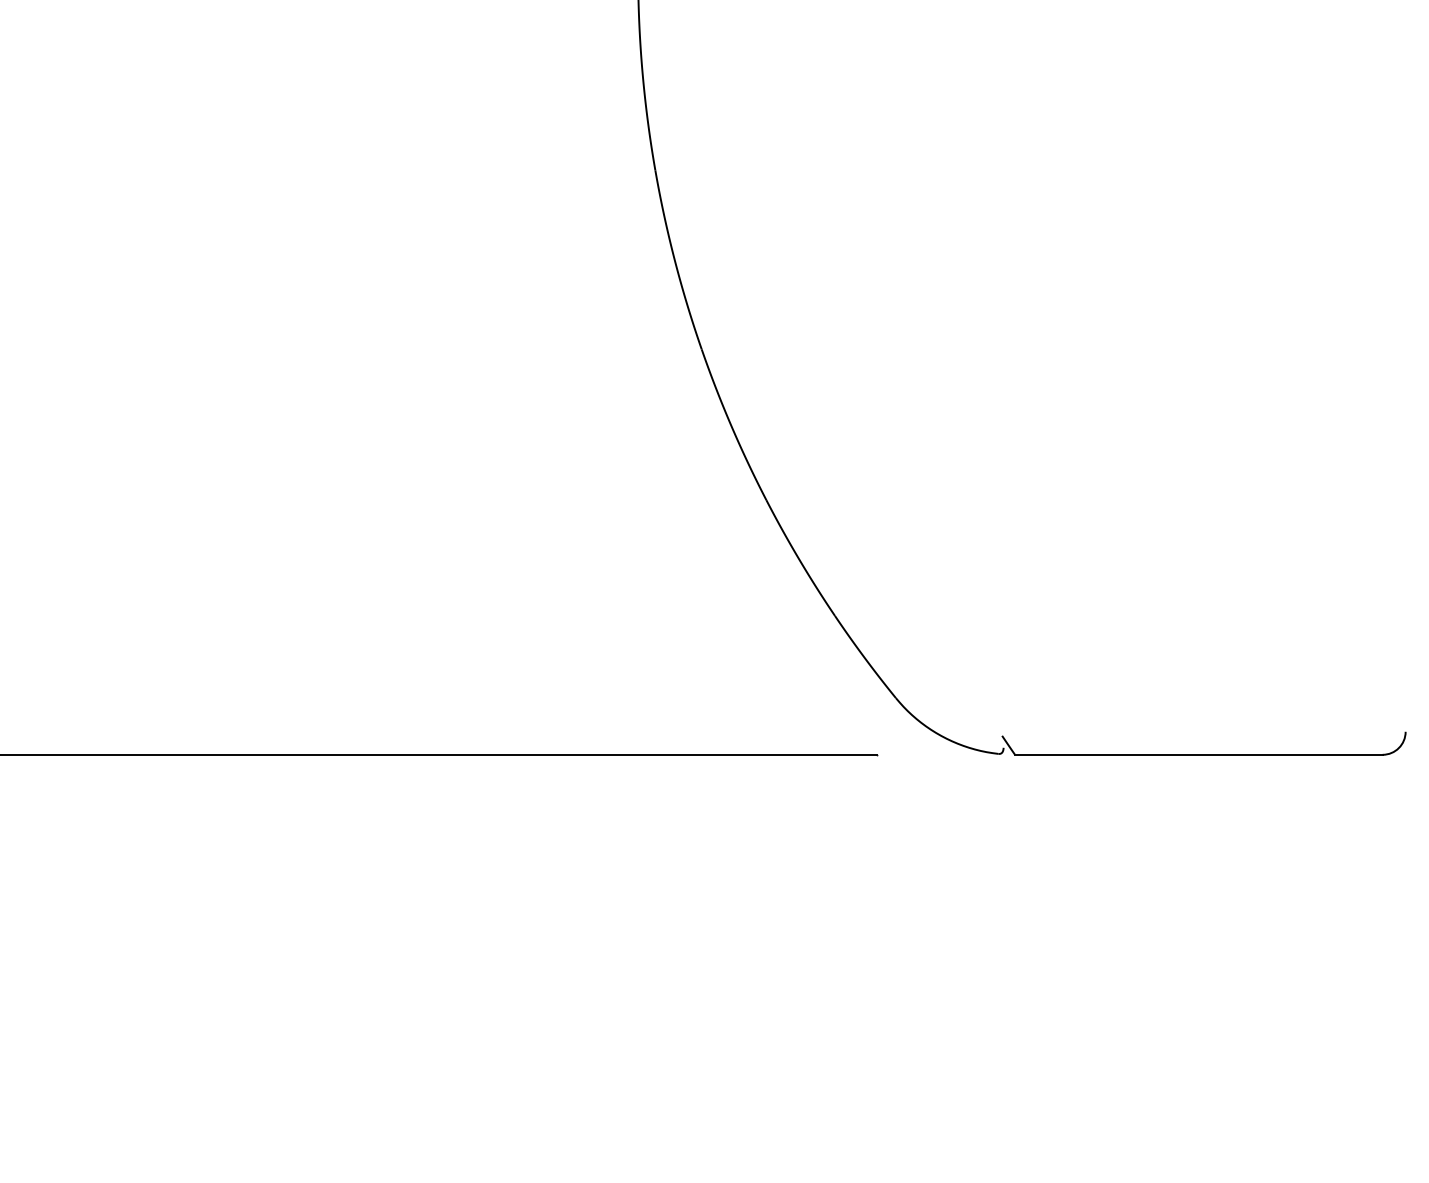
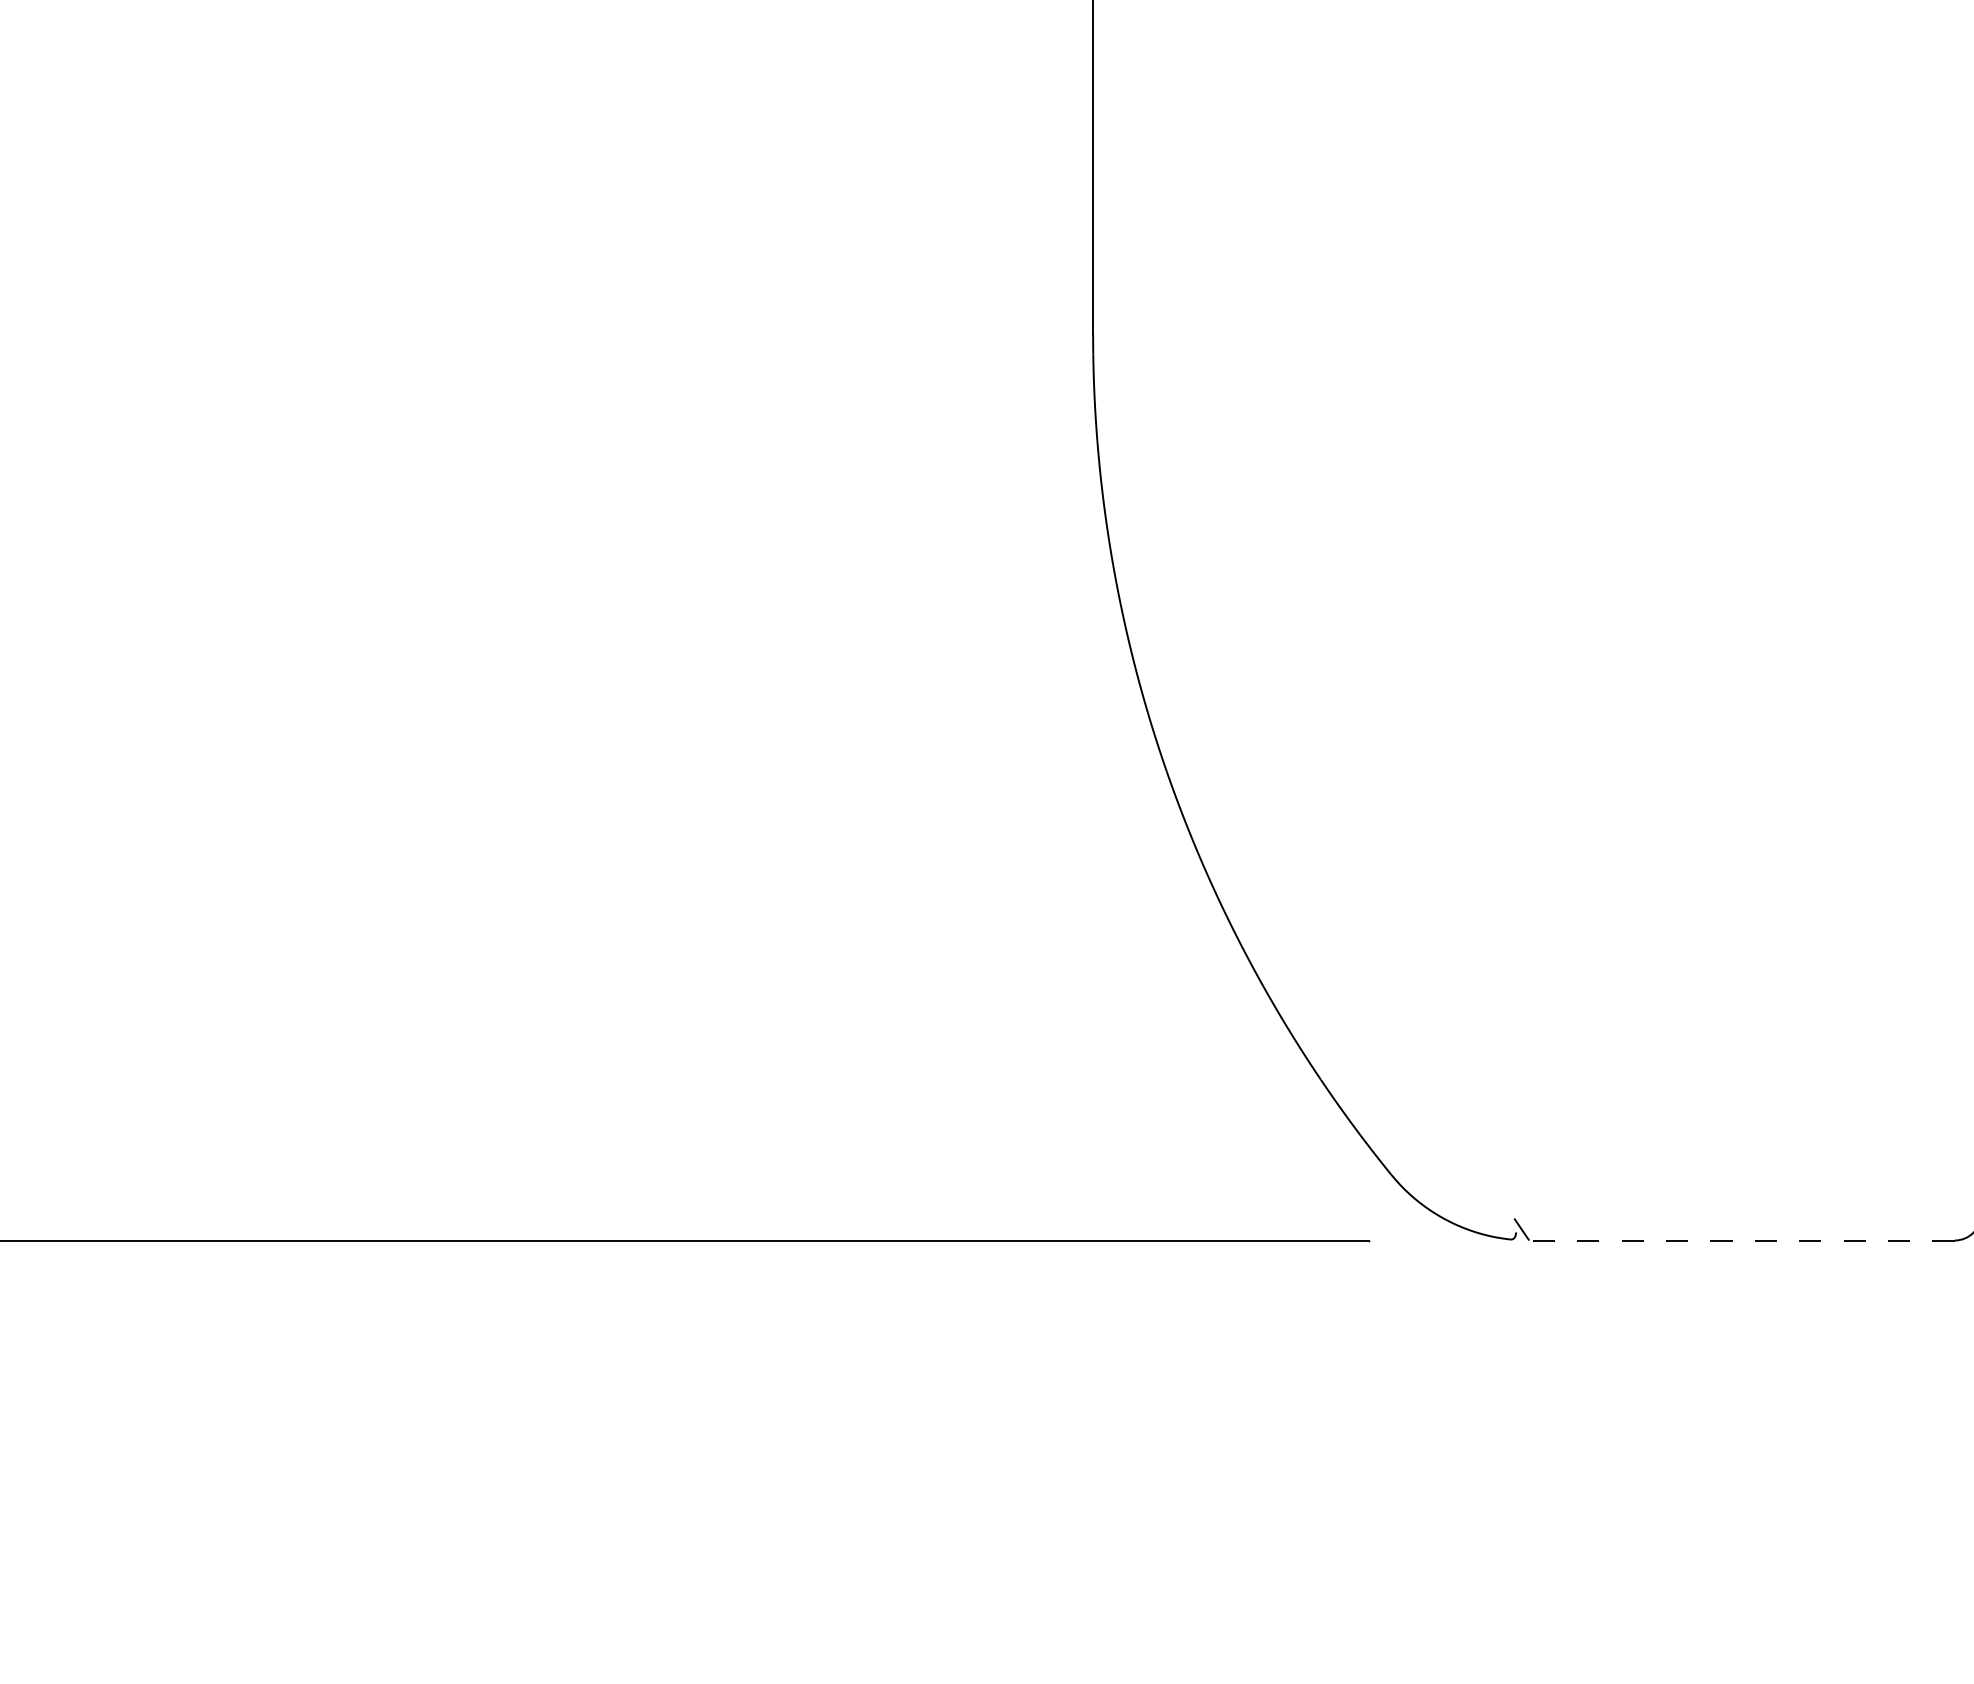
line: (1198, 754) -> (1741, 1240), solid -> dashed

